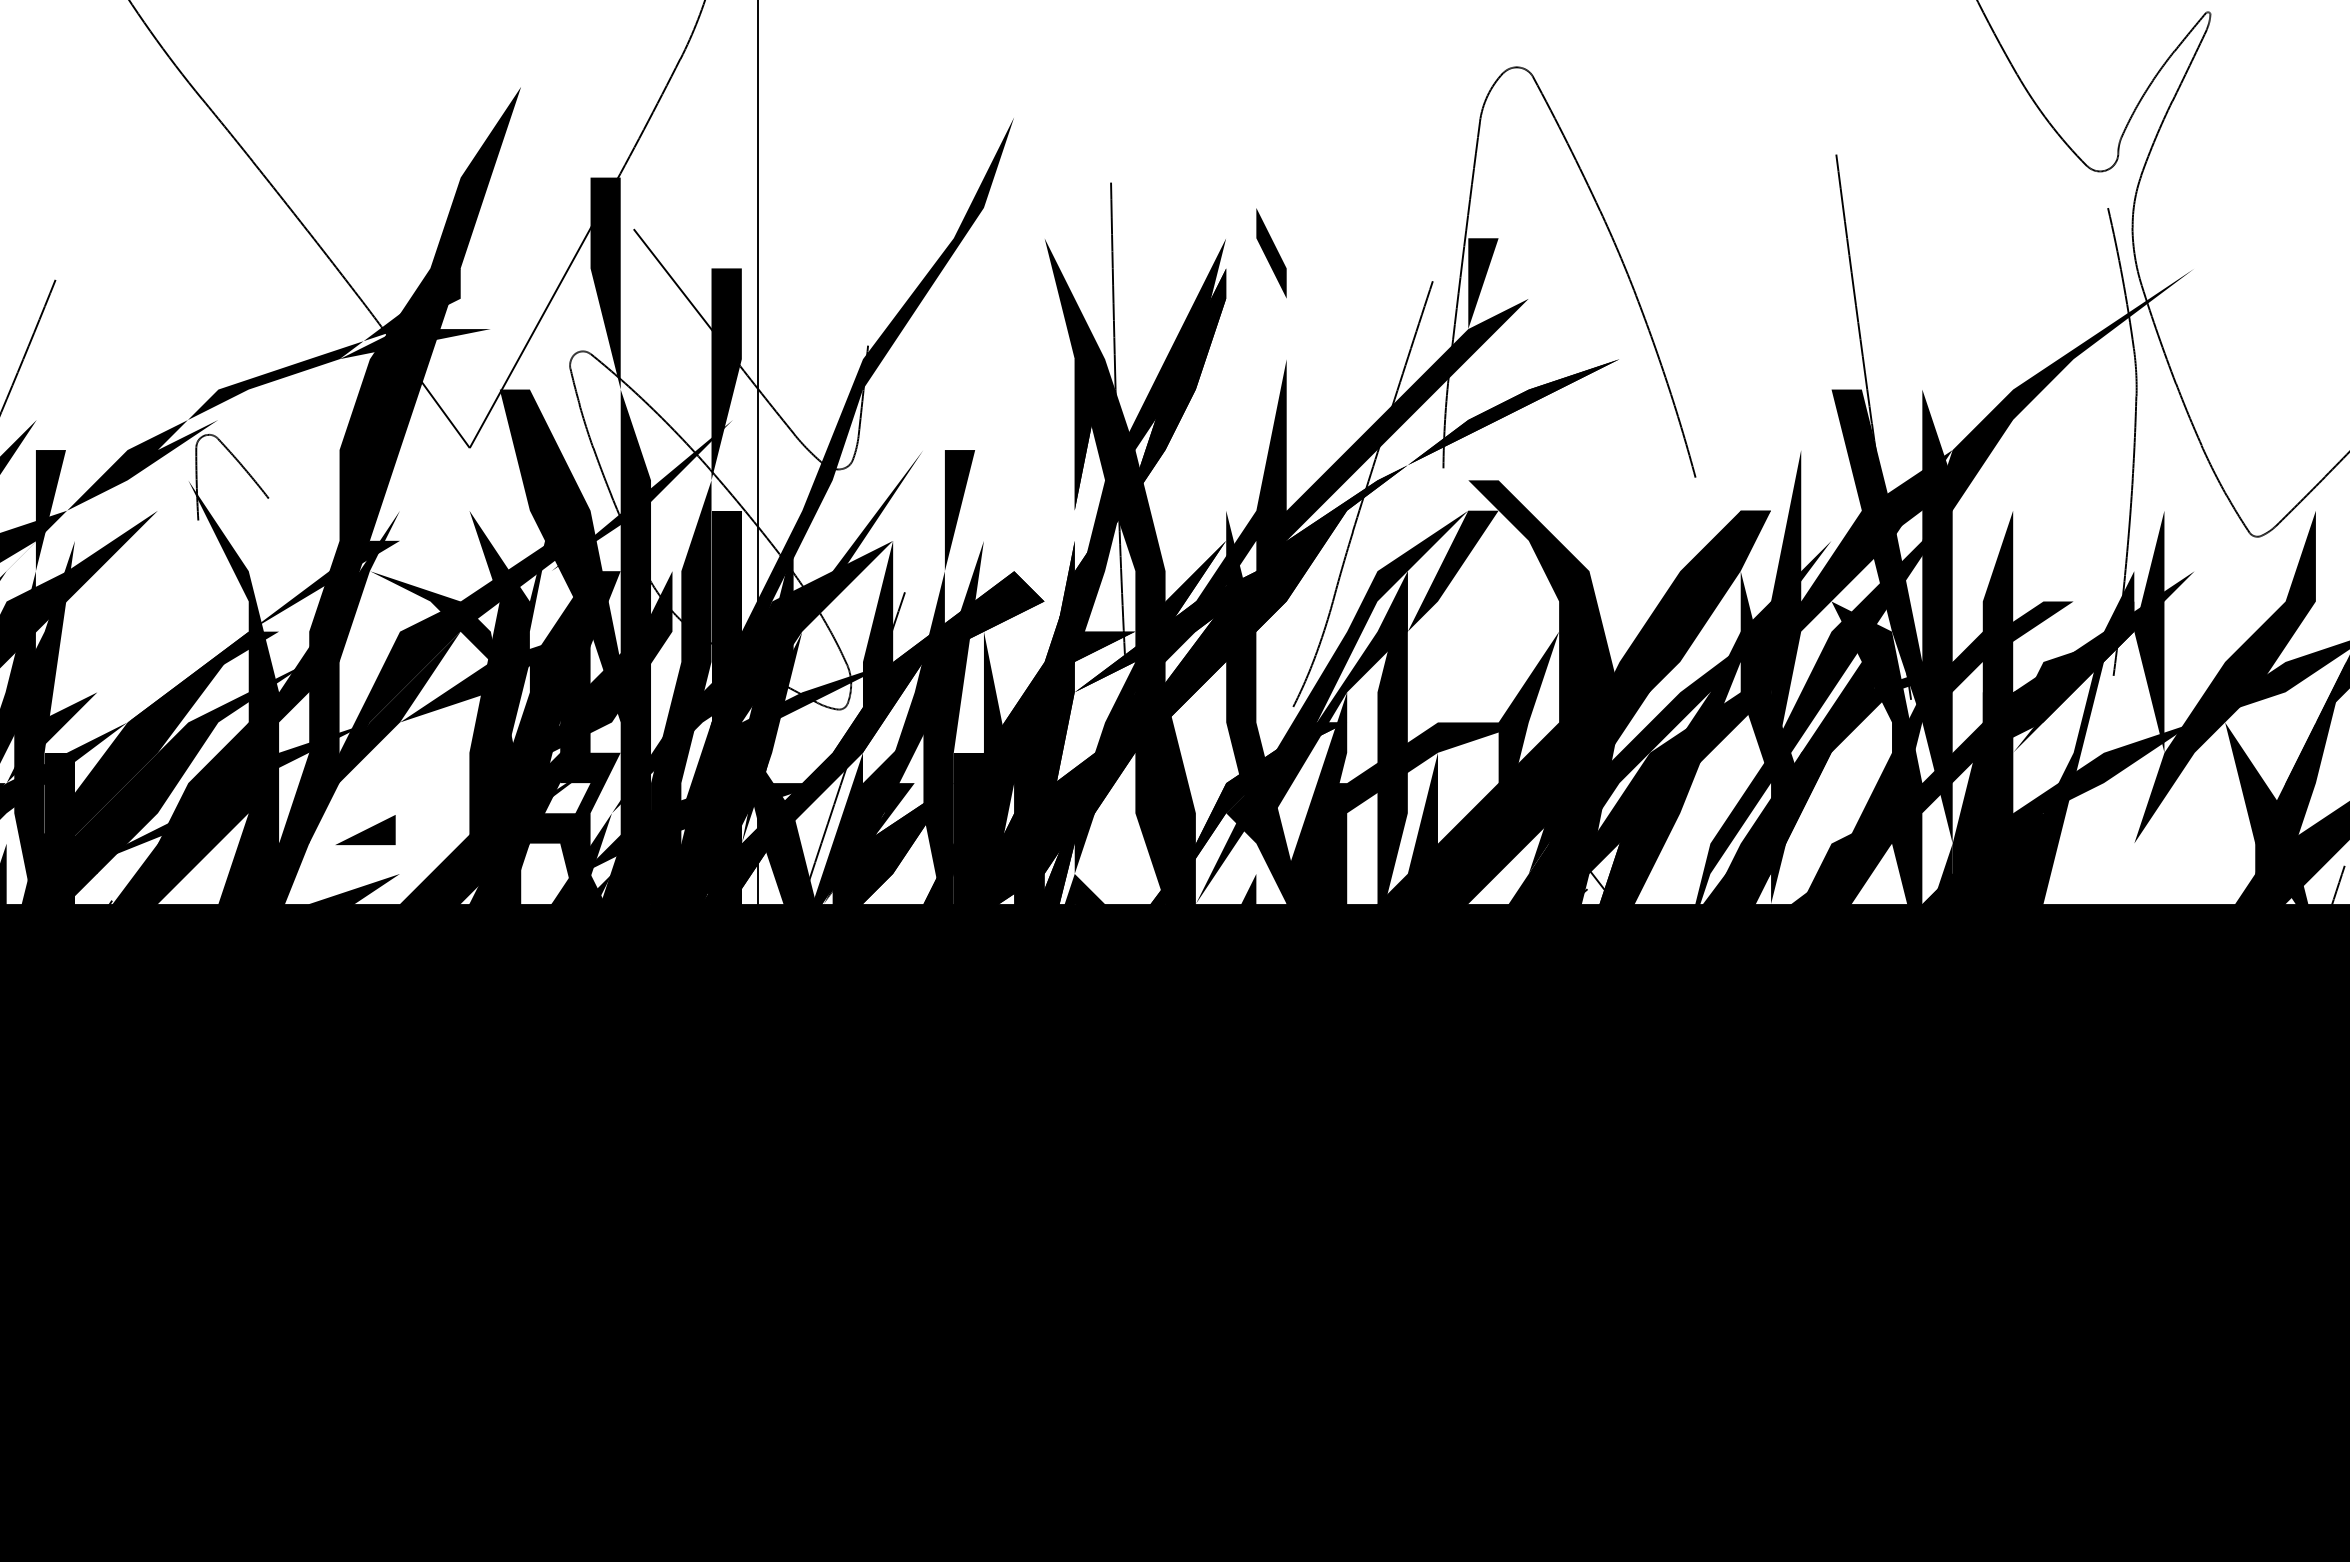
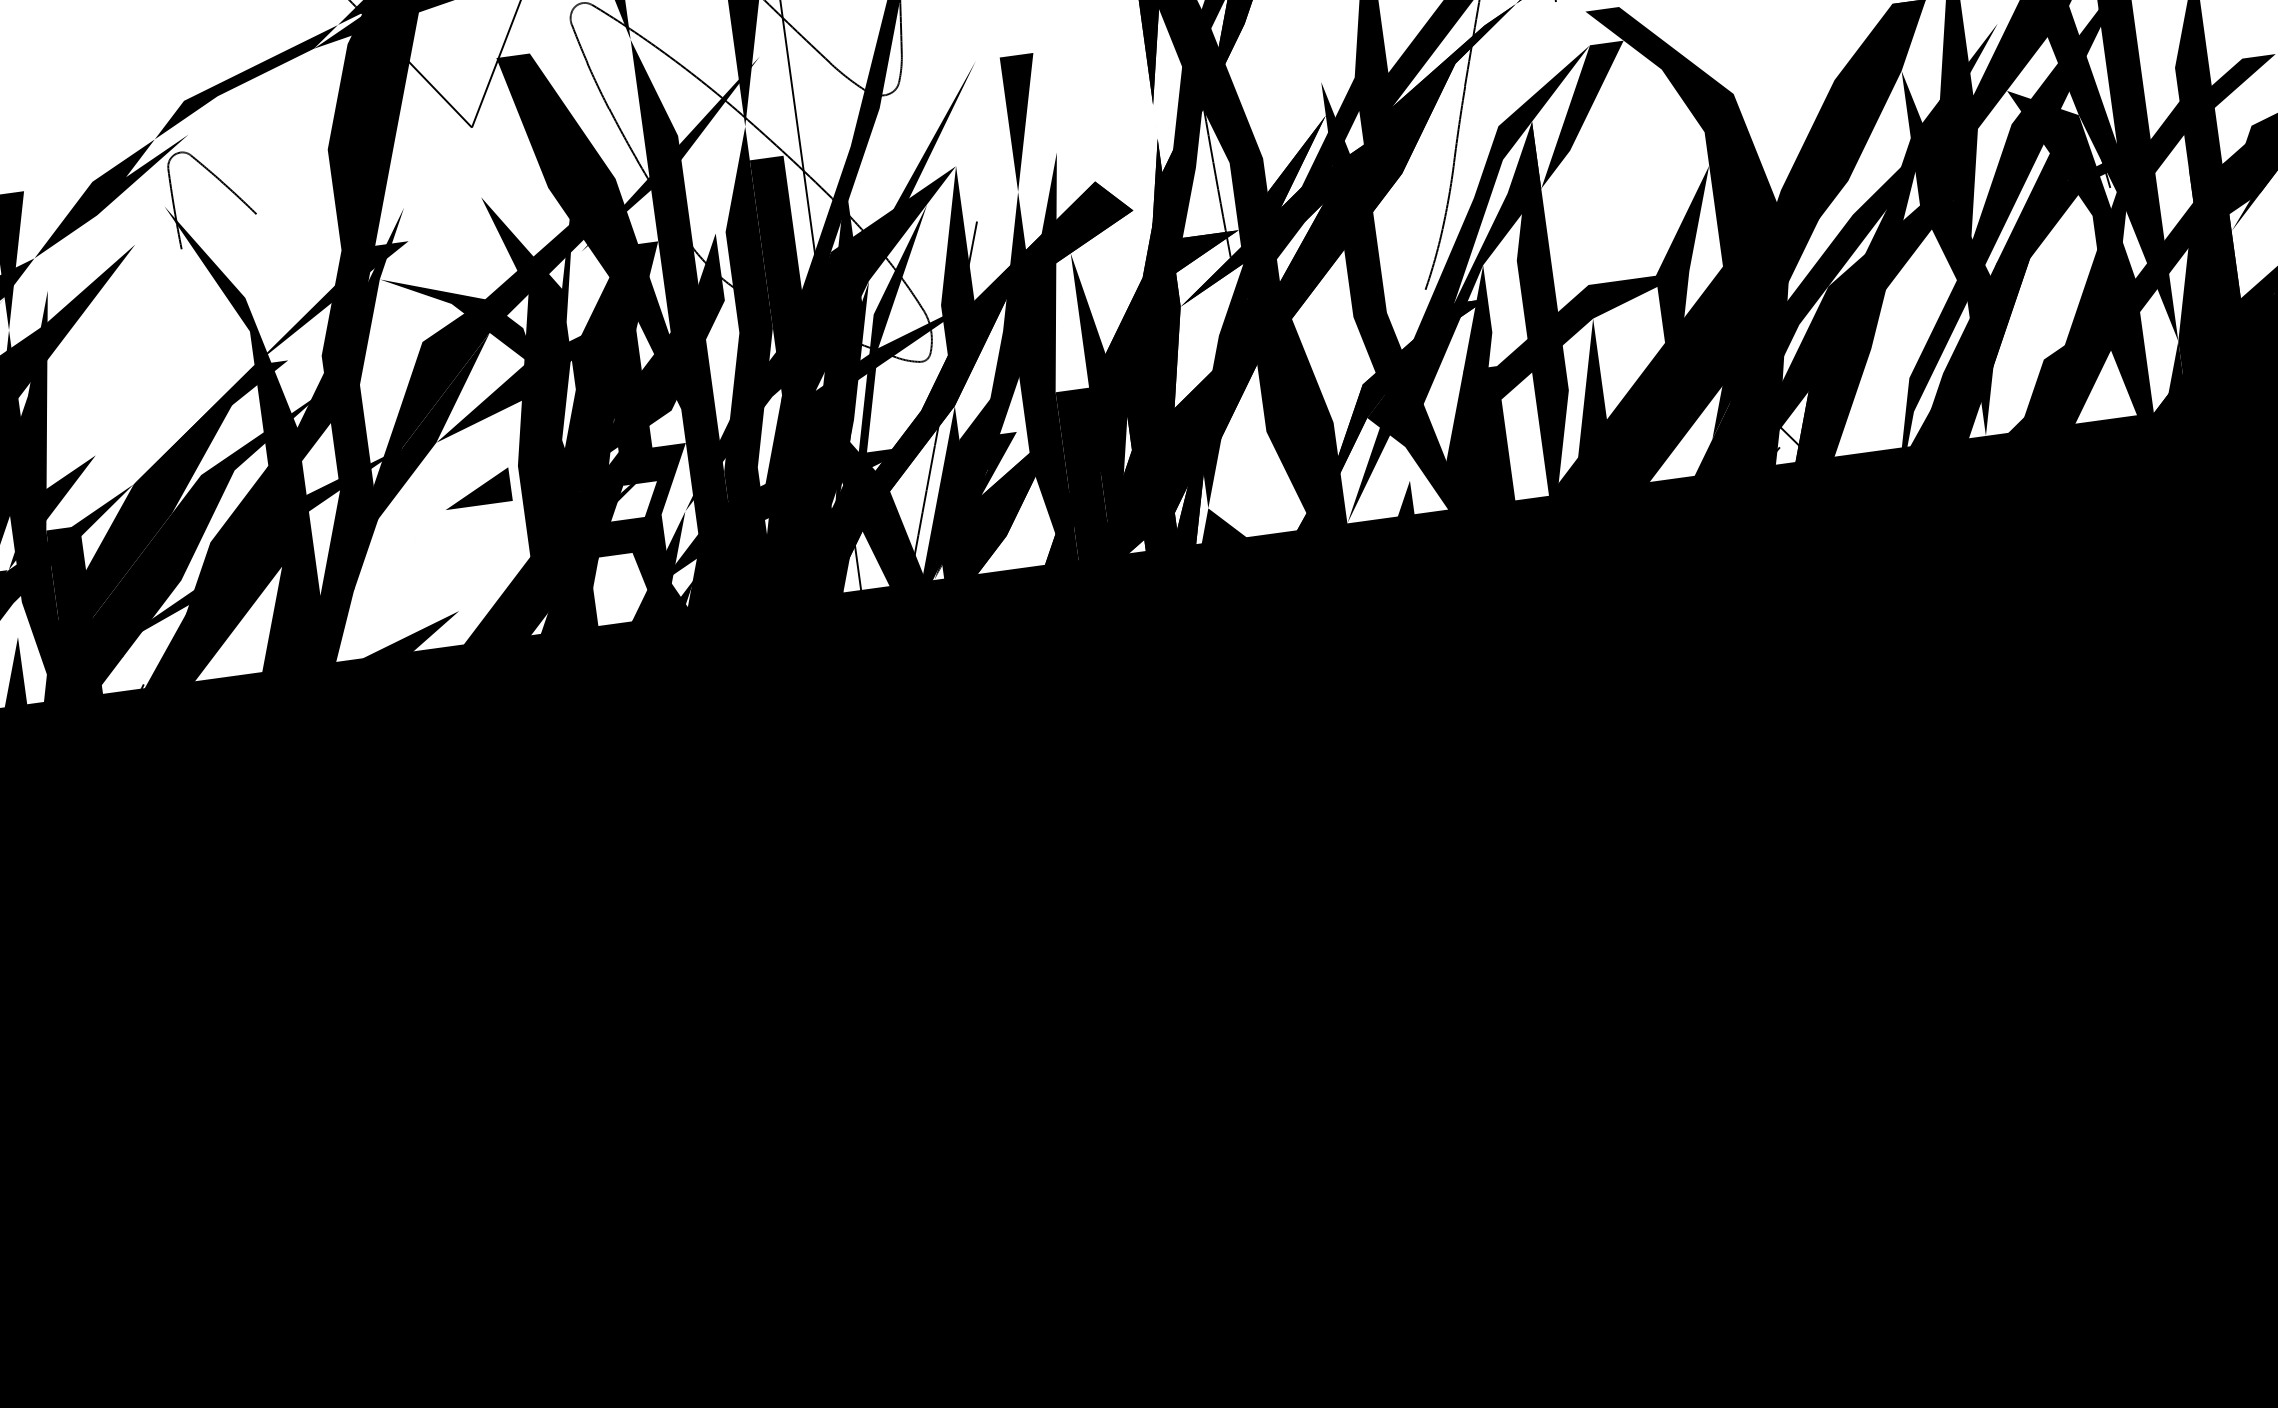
fill: (771, 782) -> (857, 452), added
part: (365, 830) -> (477, 489), moved

